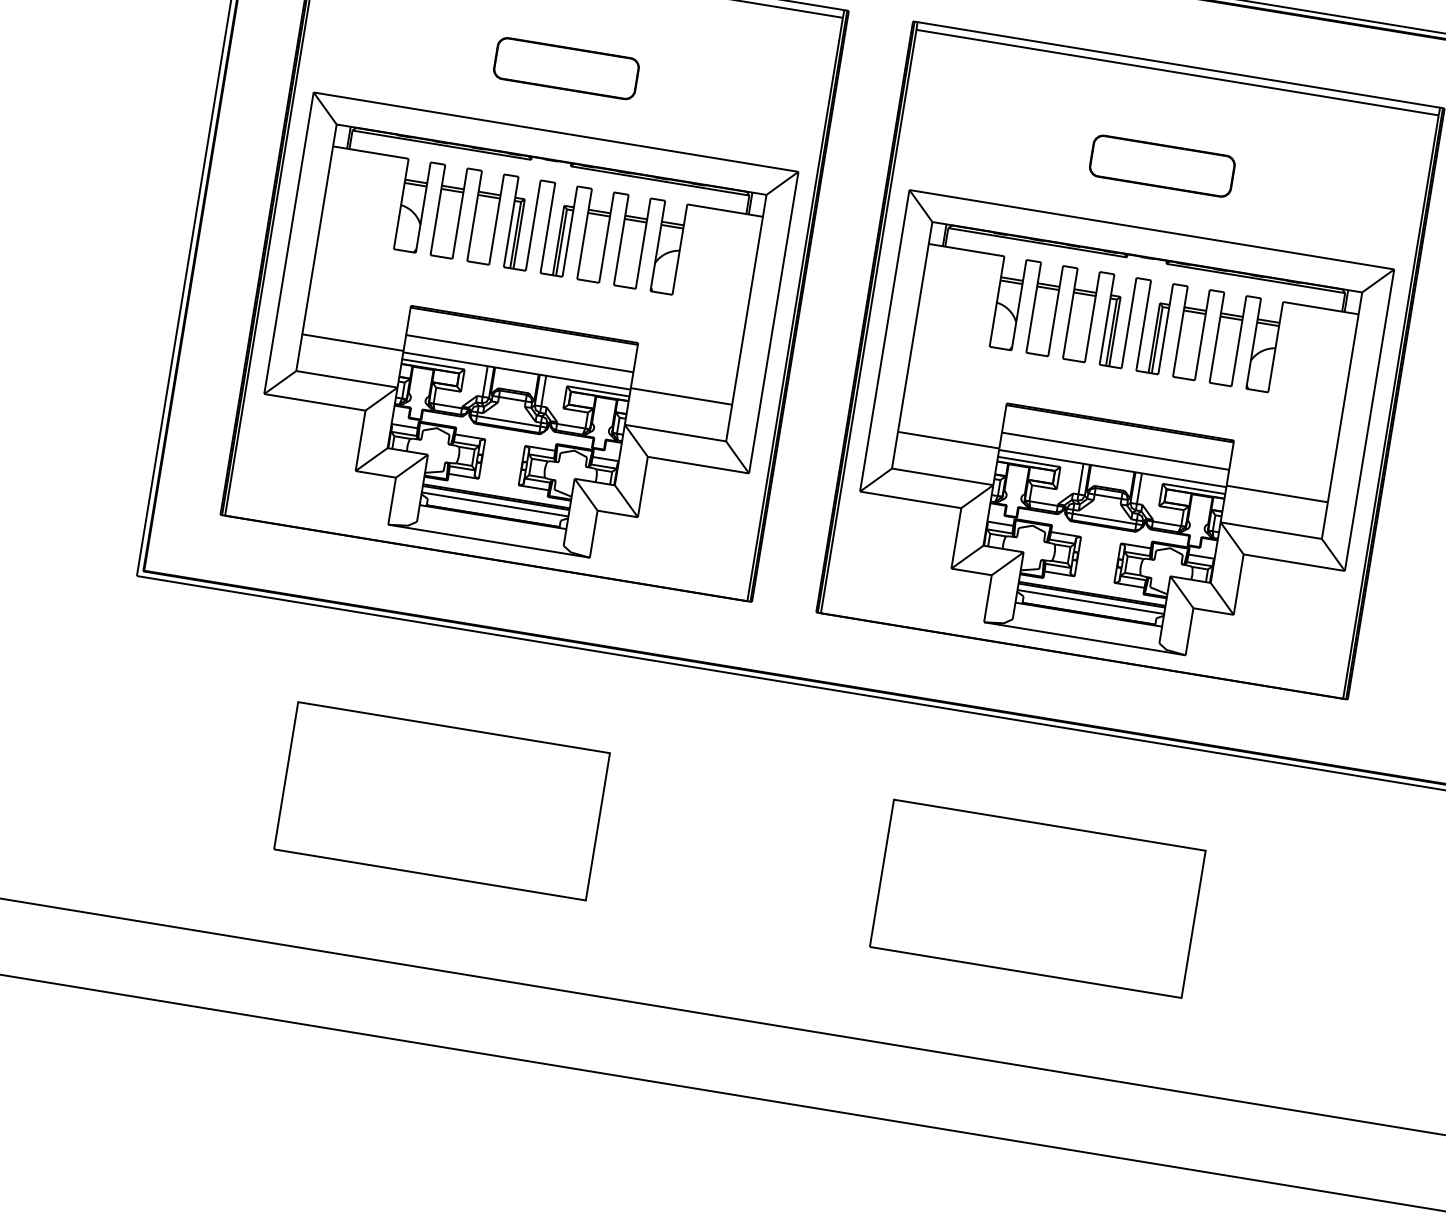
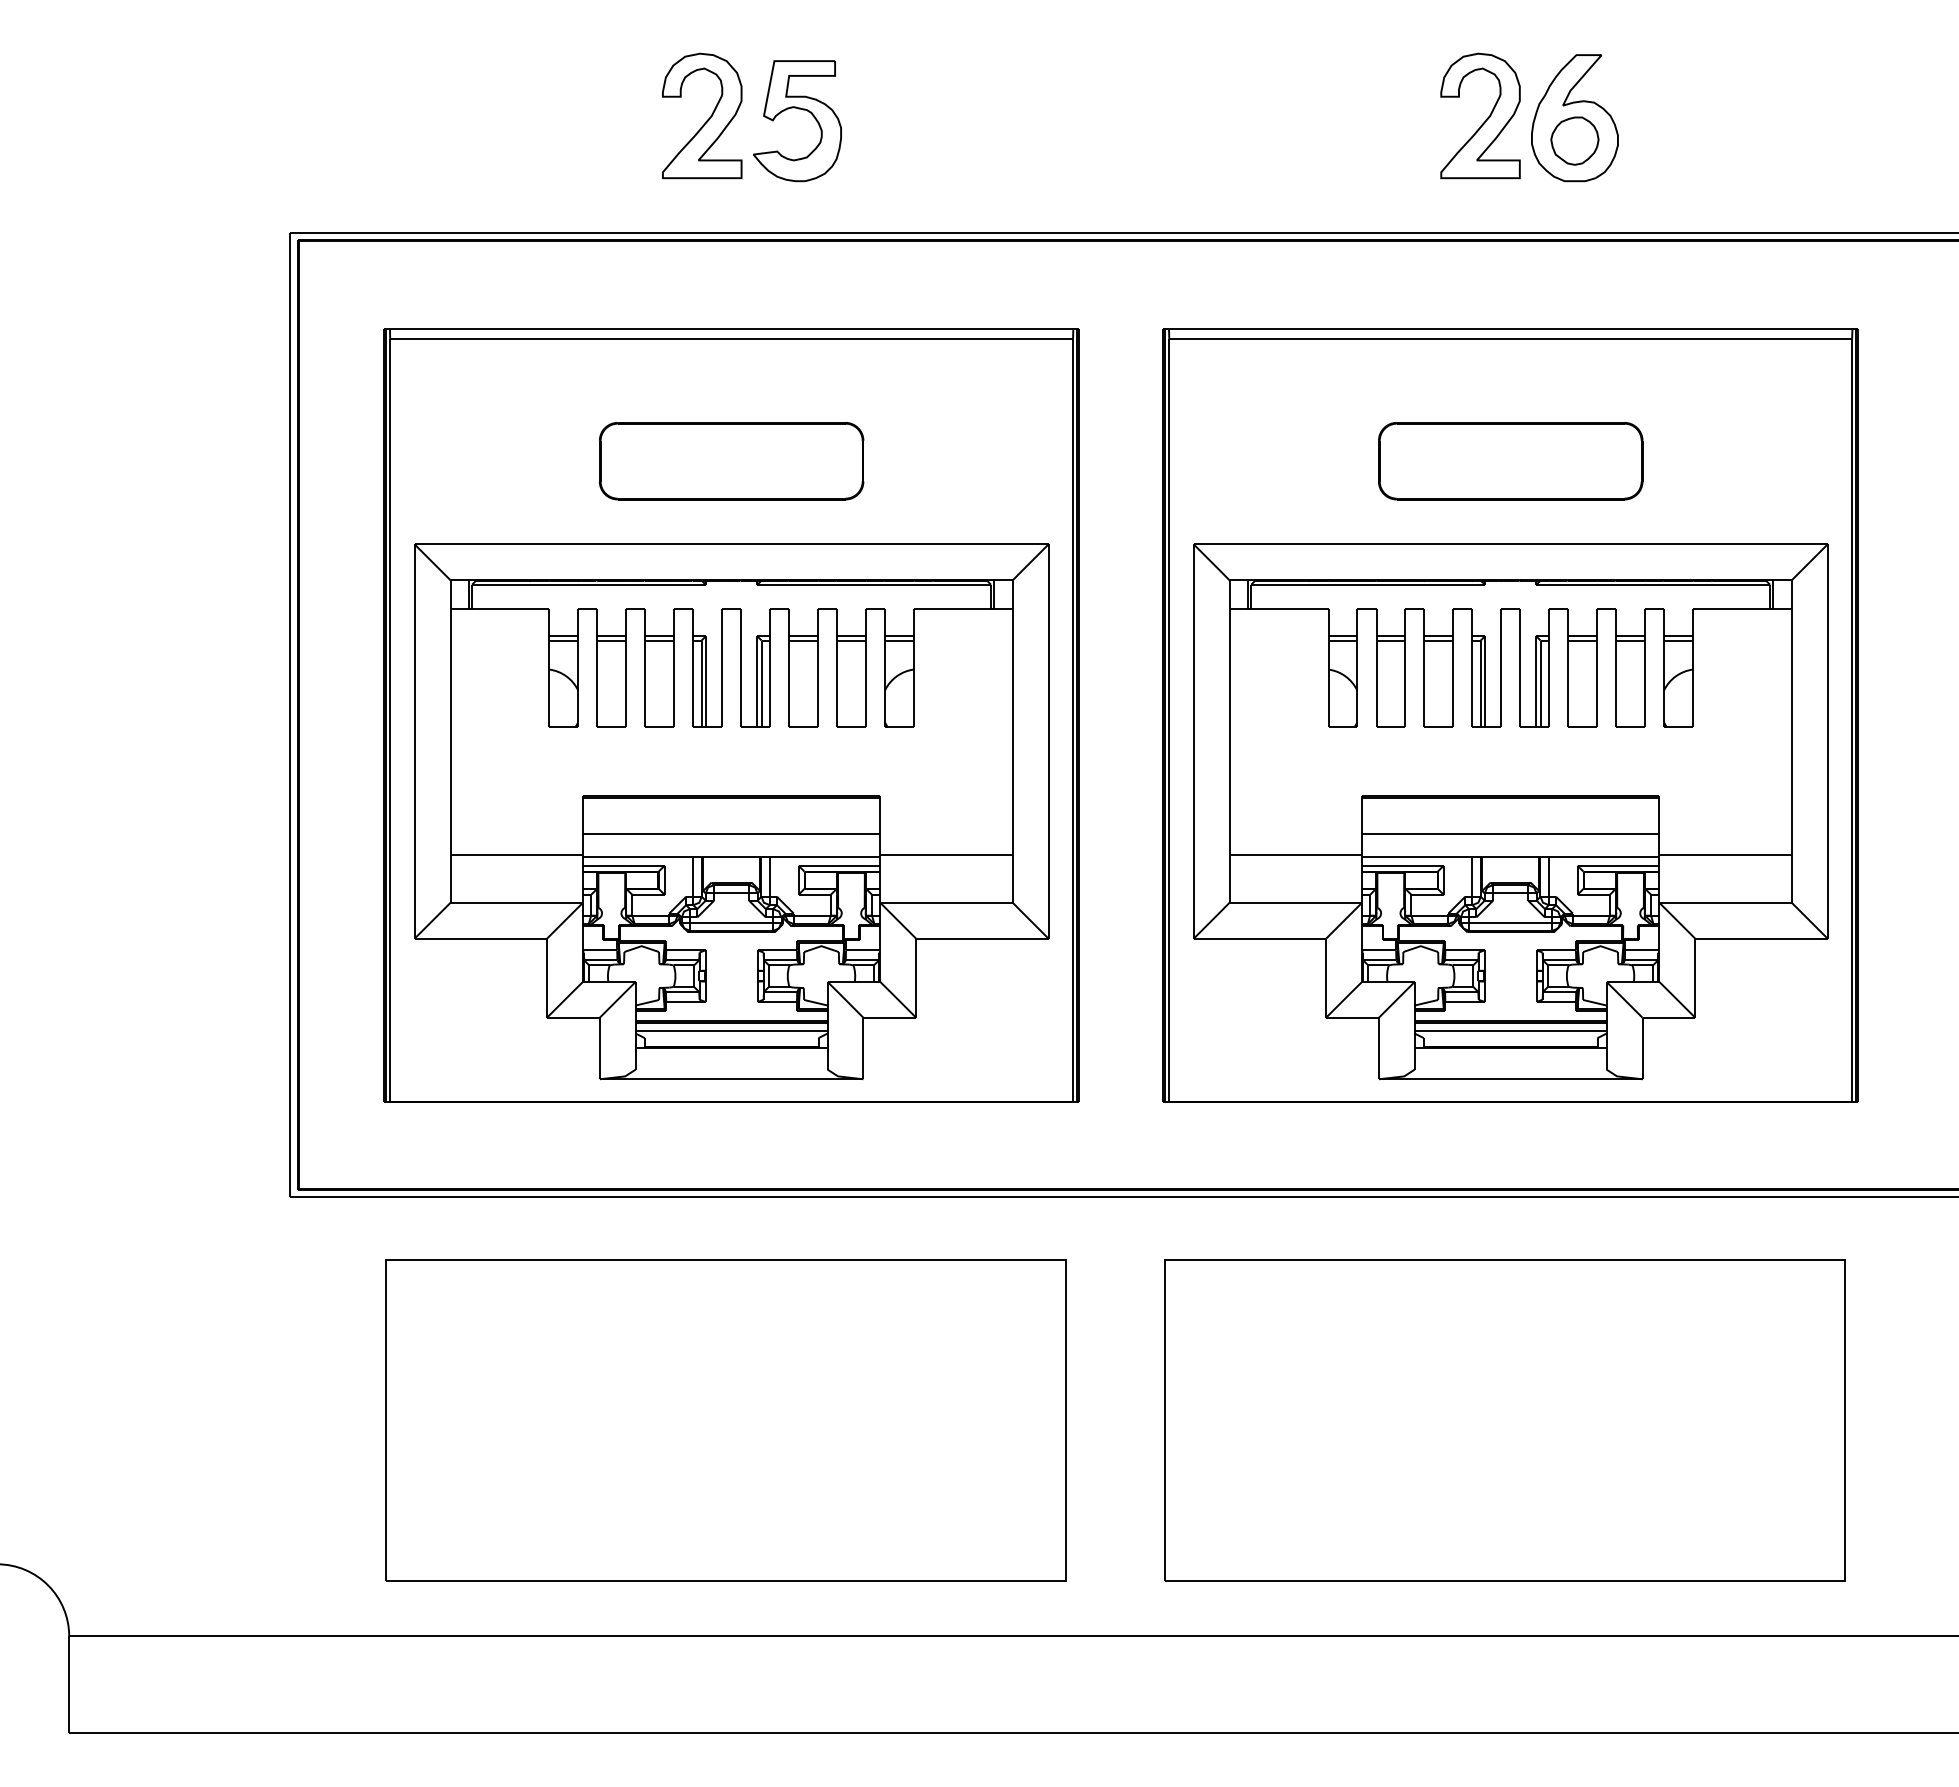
part: (566, 68) -> (731, 461), size x1.43
part: (1162, 166) -> (1510, 461), size x1.43
part: (441, 801) -> (725, 1420), size x1.67
part: (1037, 898) -> (1504, 1420), size x1.67

